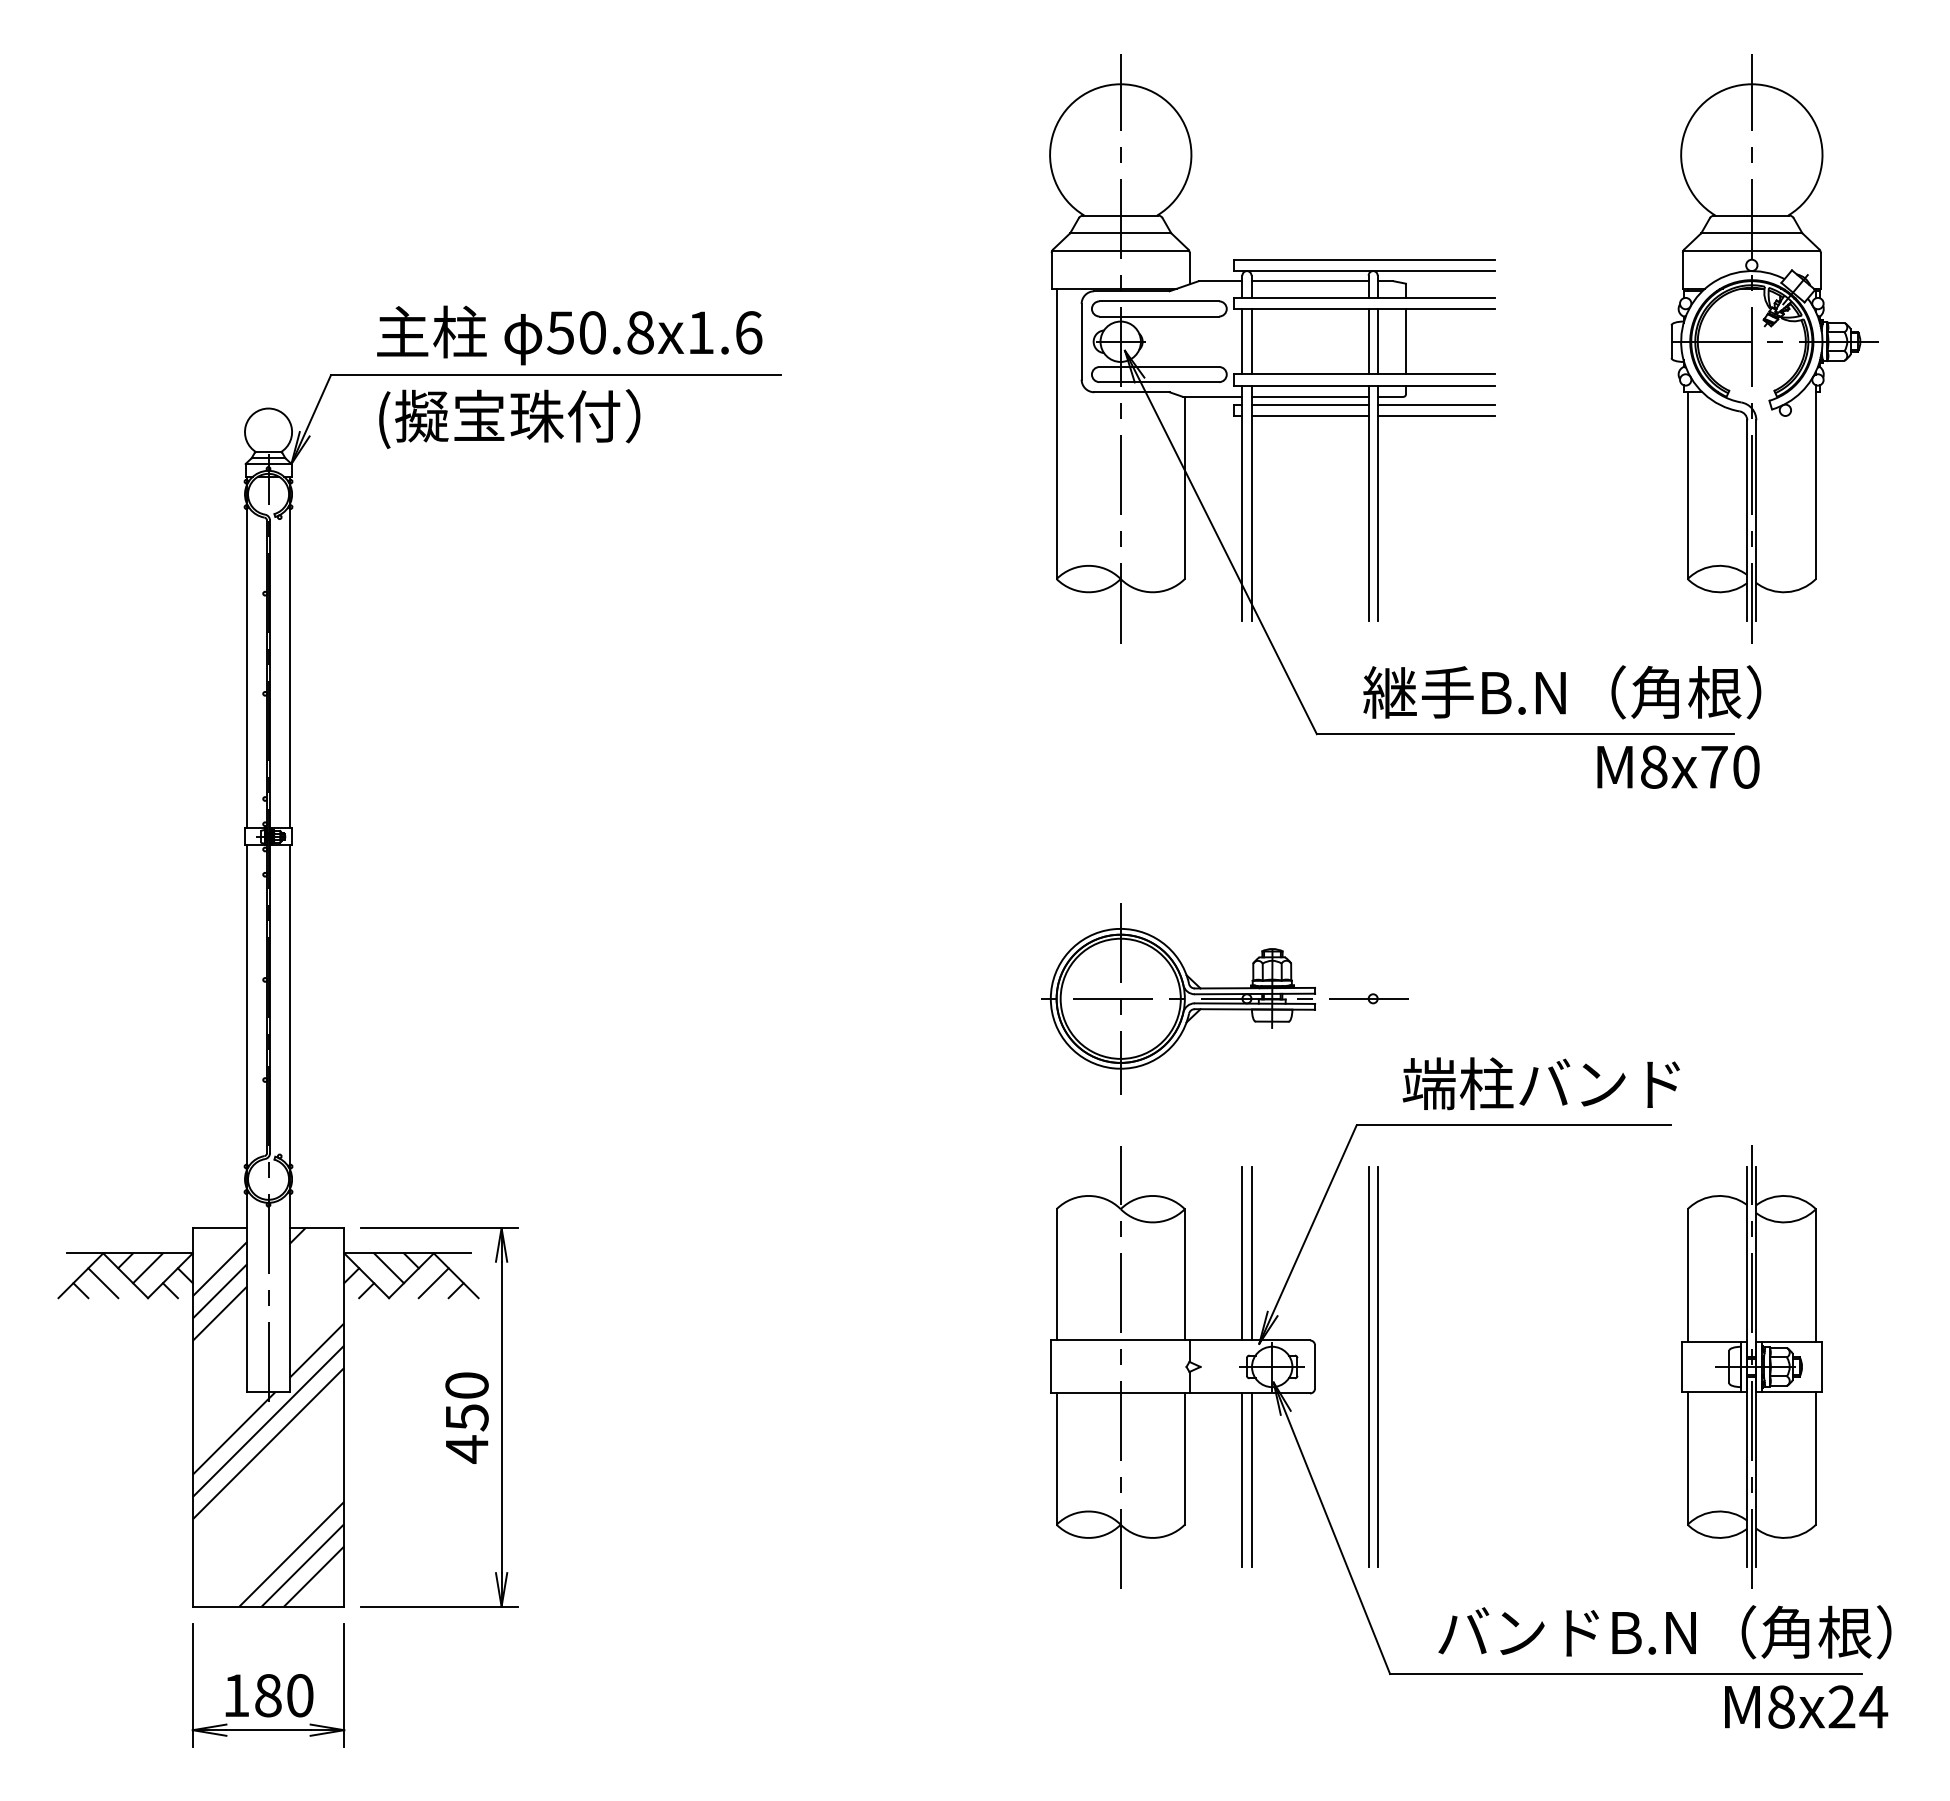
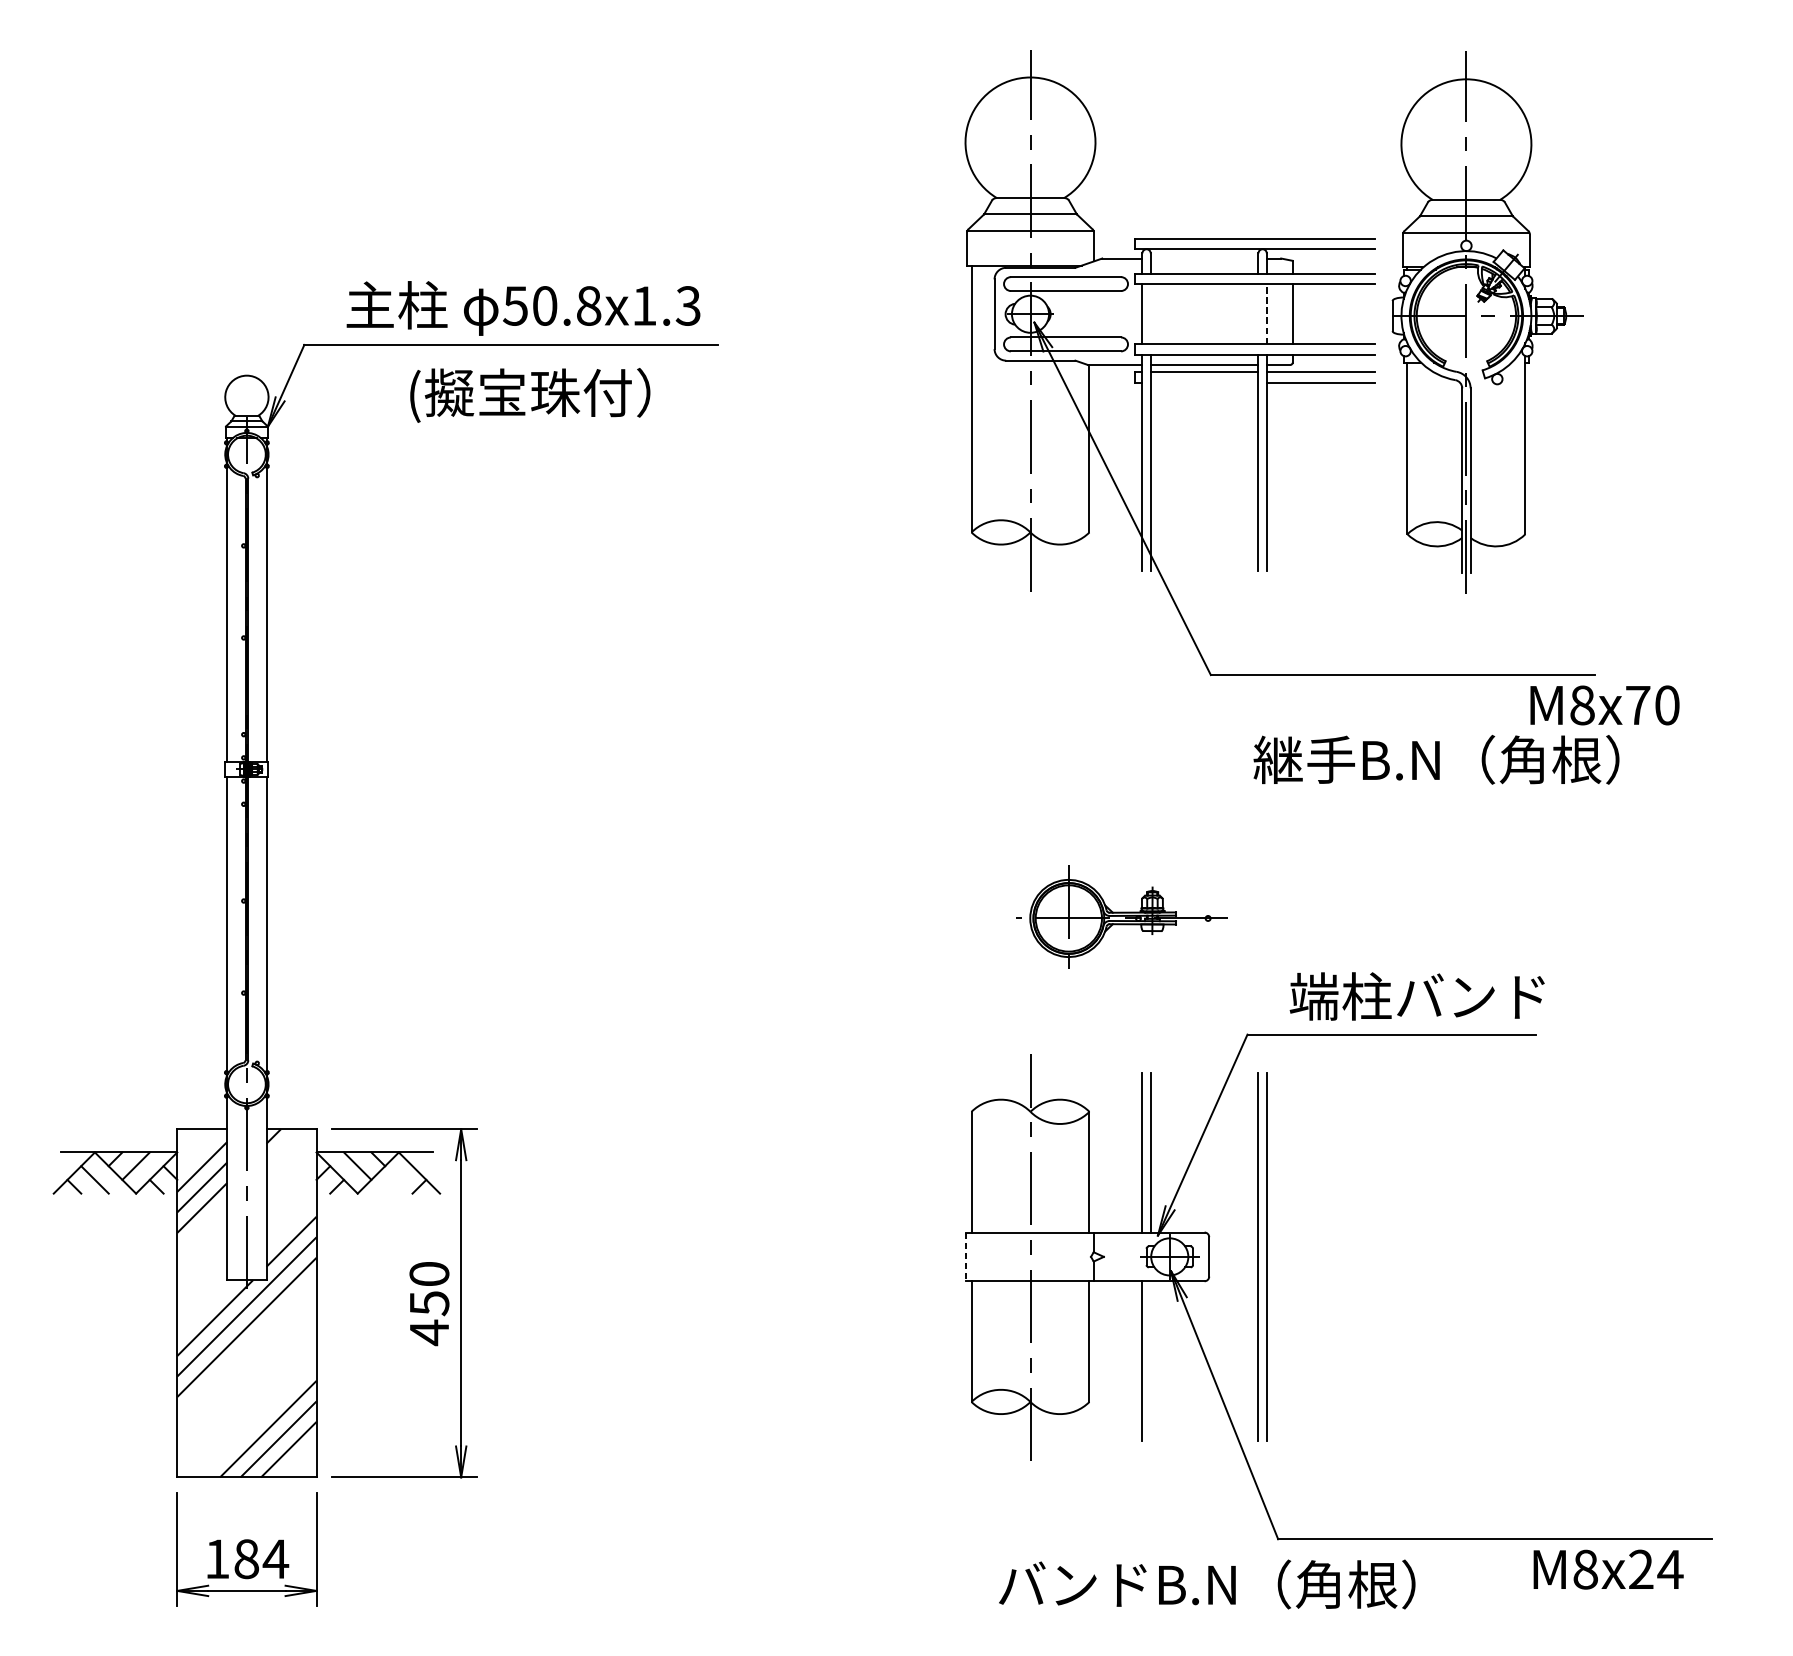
line: (1309, 281) -> (1204, 258), removed
text: (748, 332) -> (688, 305), 50.8x1.6 -> 50.8x1.3
line: (1251, 341) -> (1150, 313), removed
line: (1368, 341) -> (1258, 313), removed
line: (1377, 341) -> (1266, 313), solid -> dashed
part: (1774, 348) -> (1487, 322), moved
line: (1309, 416) -> (1204, 382), removed
text: (509, 418) -> (530, 394), moved
text: (1562, 692) -> (1436, 759), moved
text: (1678, 766) -> (1604, 704), moved
part: (1224, 998) -> (1125, 918), size x0.6
line: (433, 1283) -> (398, 1180), removed
line: (1050, 1366) -> (965, 1256), solid -> dashed
part: (1751, 1366) -> (1610, 1256), removed
line: (1251, 1479) -> (1150, 1360), removed
text: (1664, 1632) -> (1206, 1584), moved
text: (299, 1695) -> (275, 1559), 180 -> 184
text: (1806, 1706) -> (1608, 1569), moved

